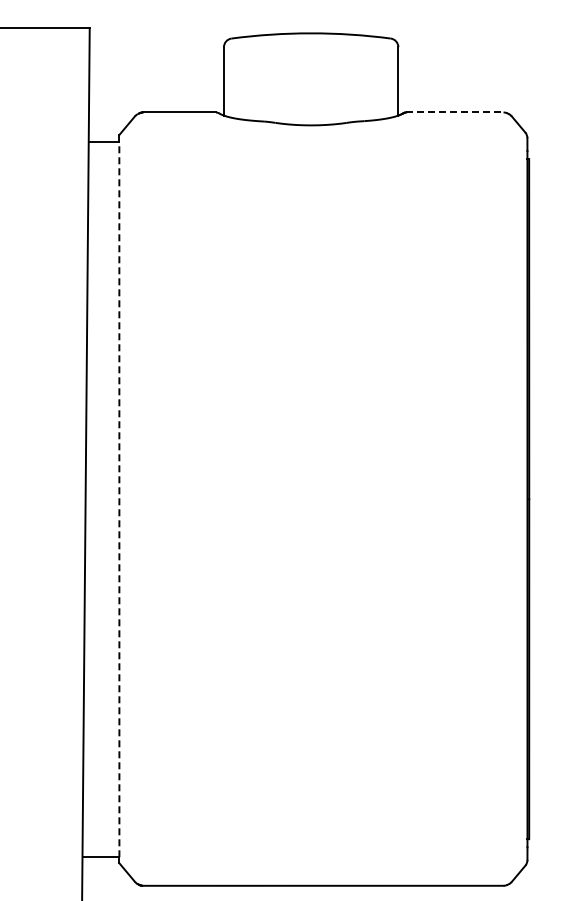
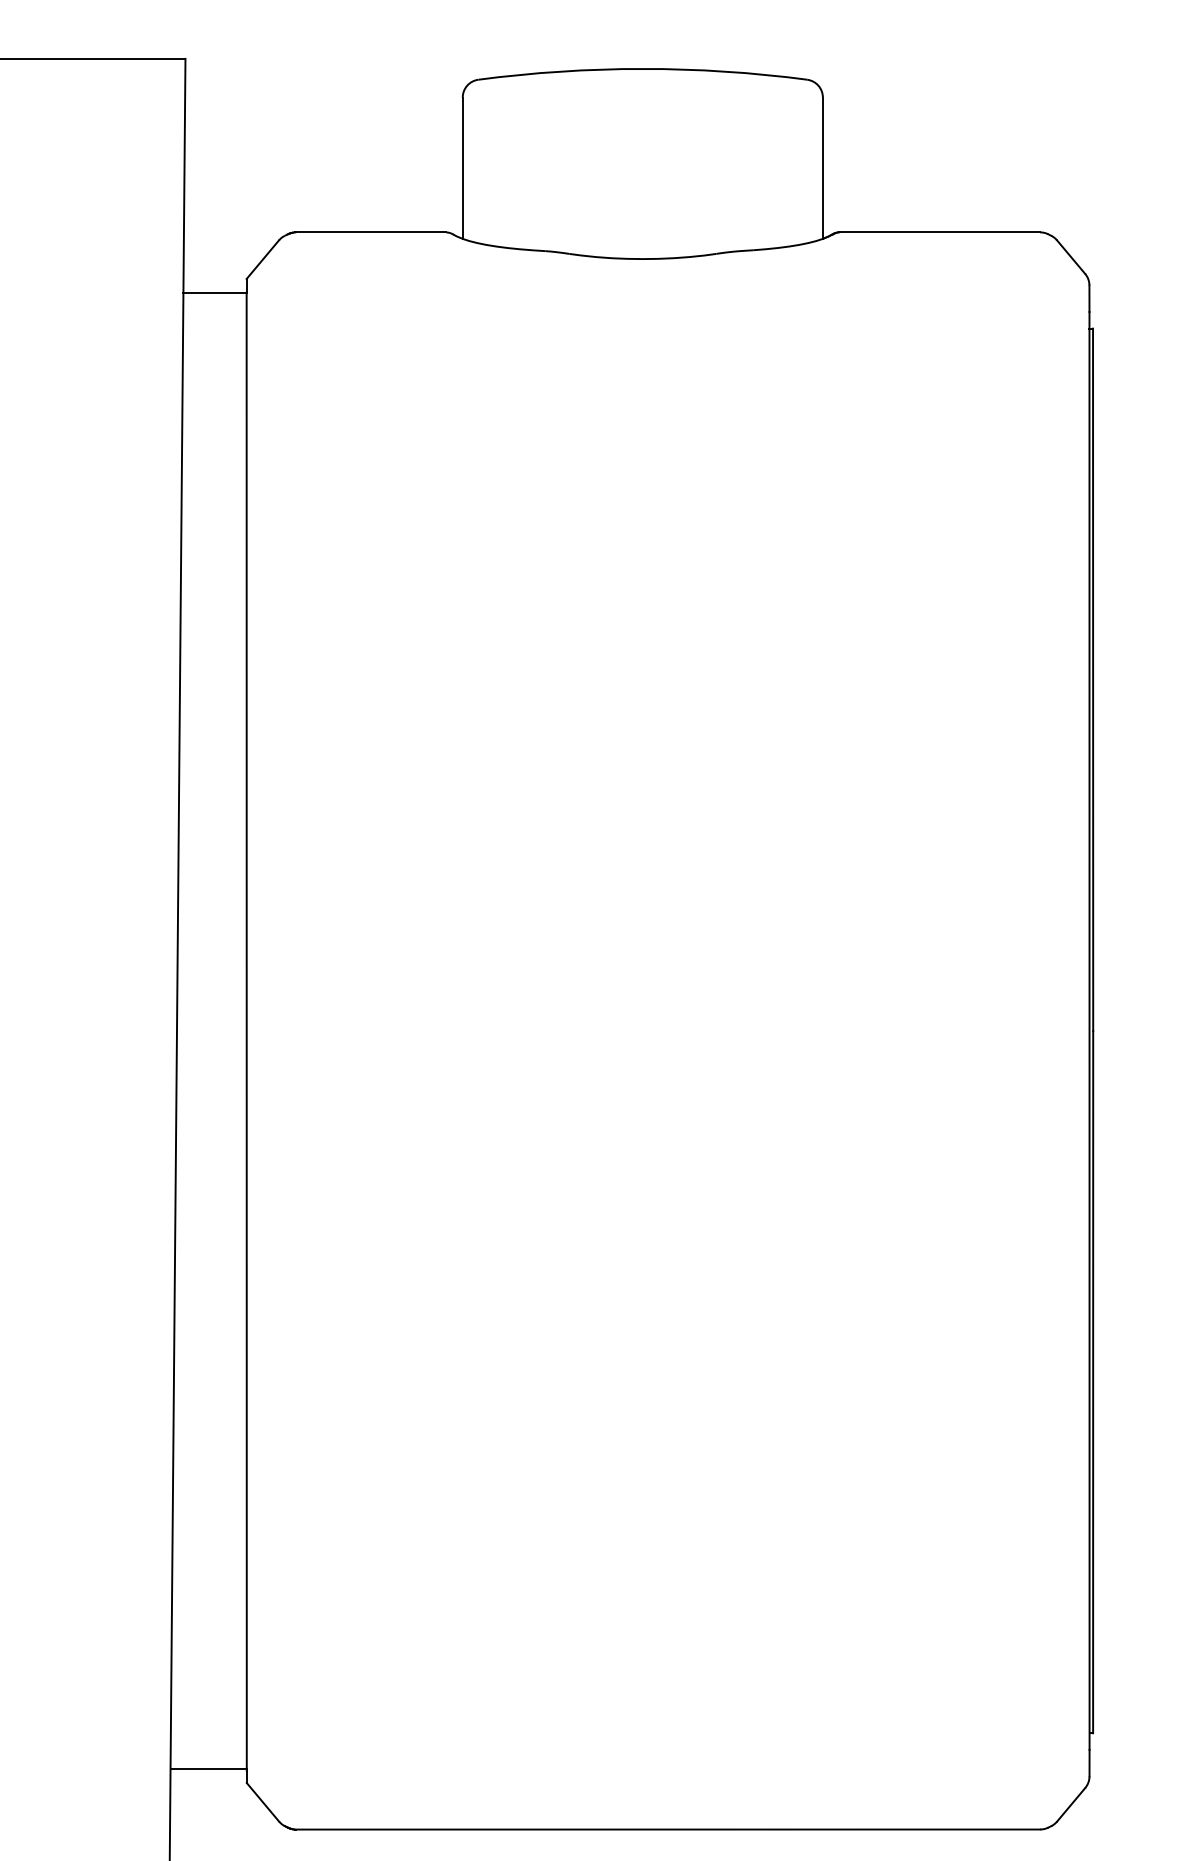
line: (454, 112) -> (938, 232), dashed -> solid
line: (119, 499) -> (246, 1031), dashed -> solid

